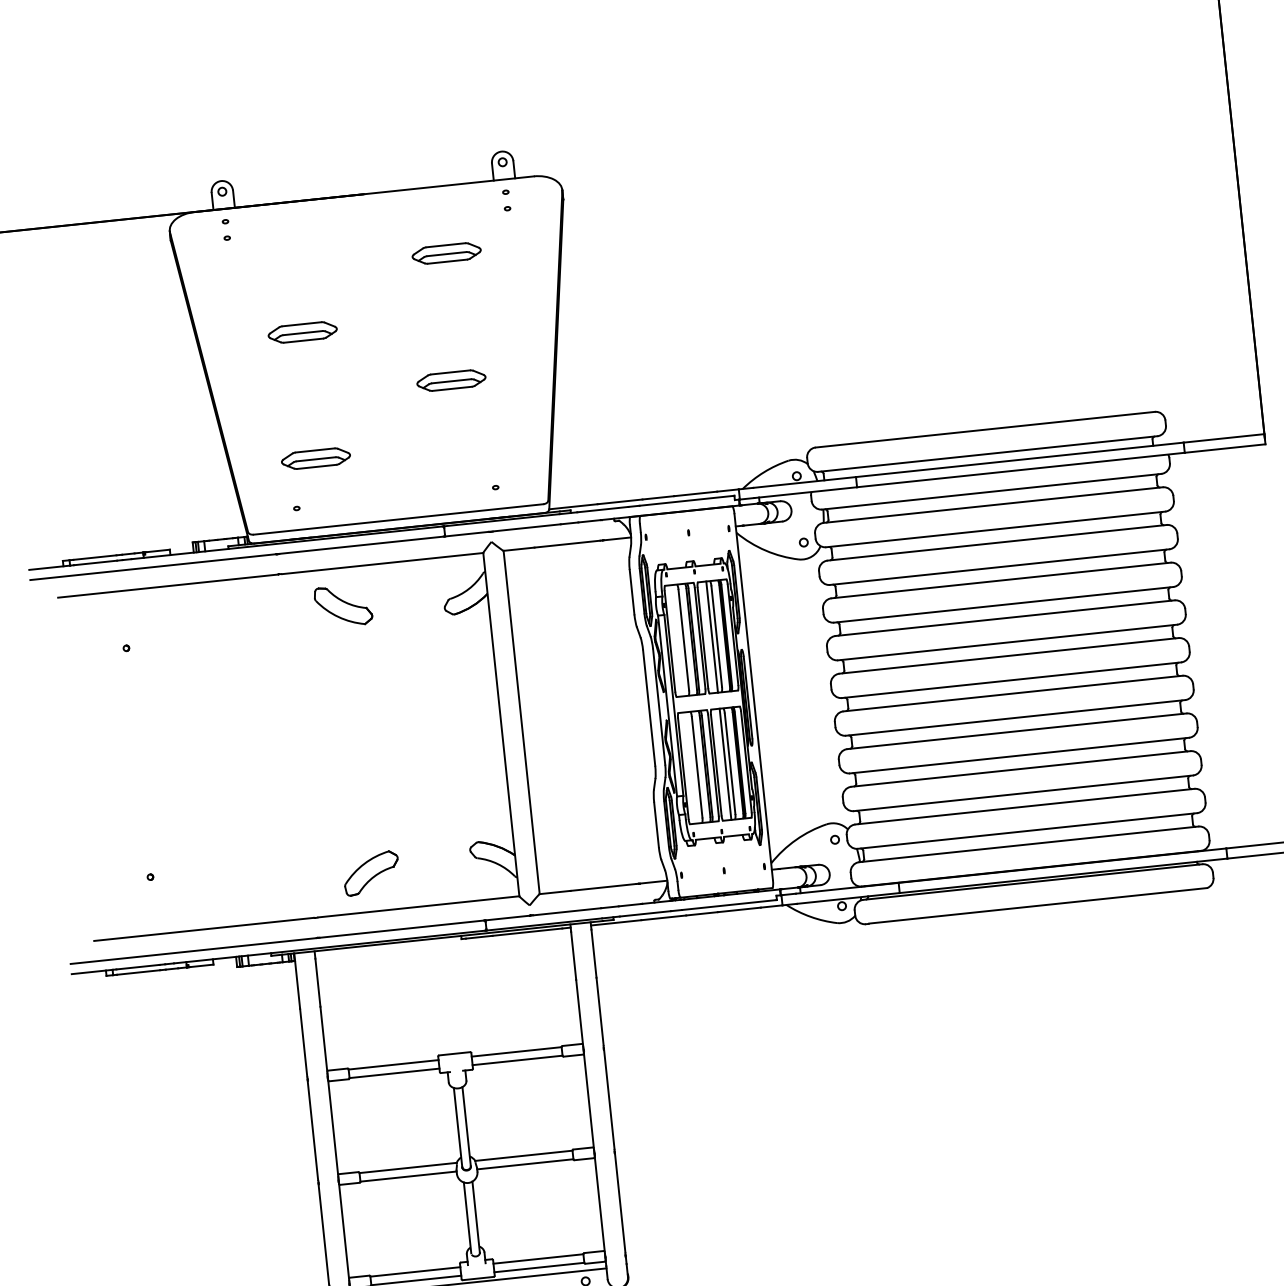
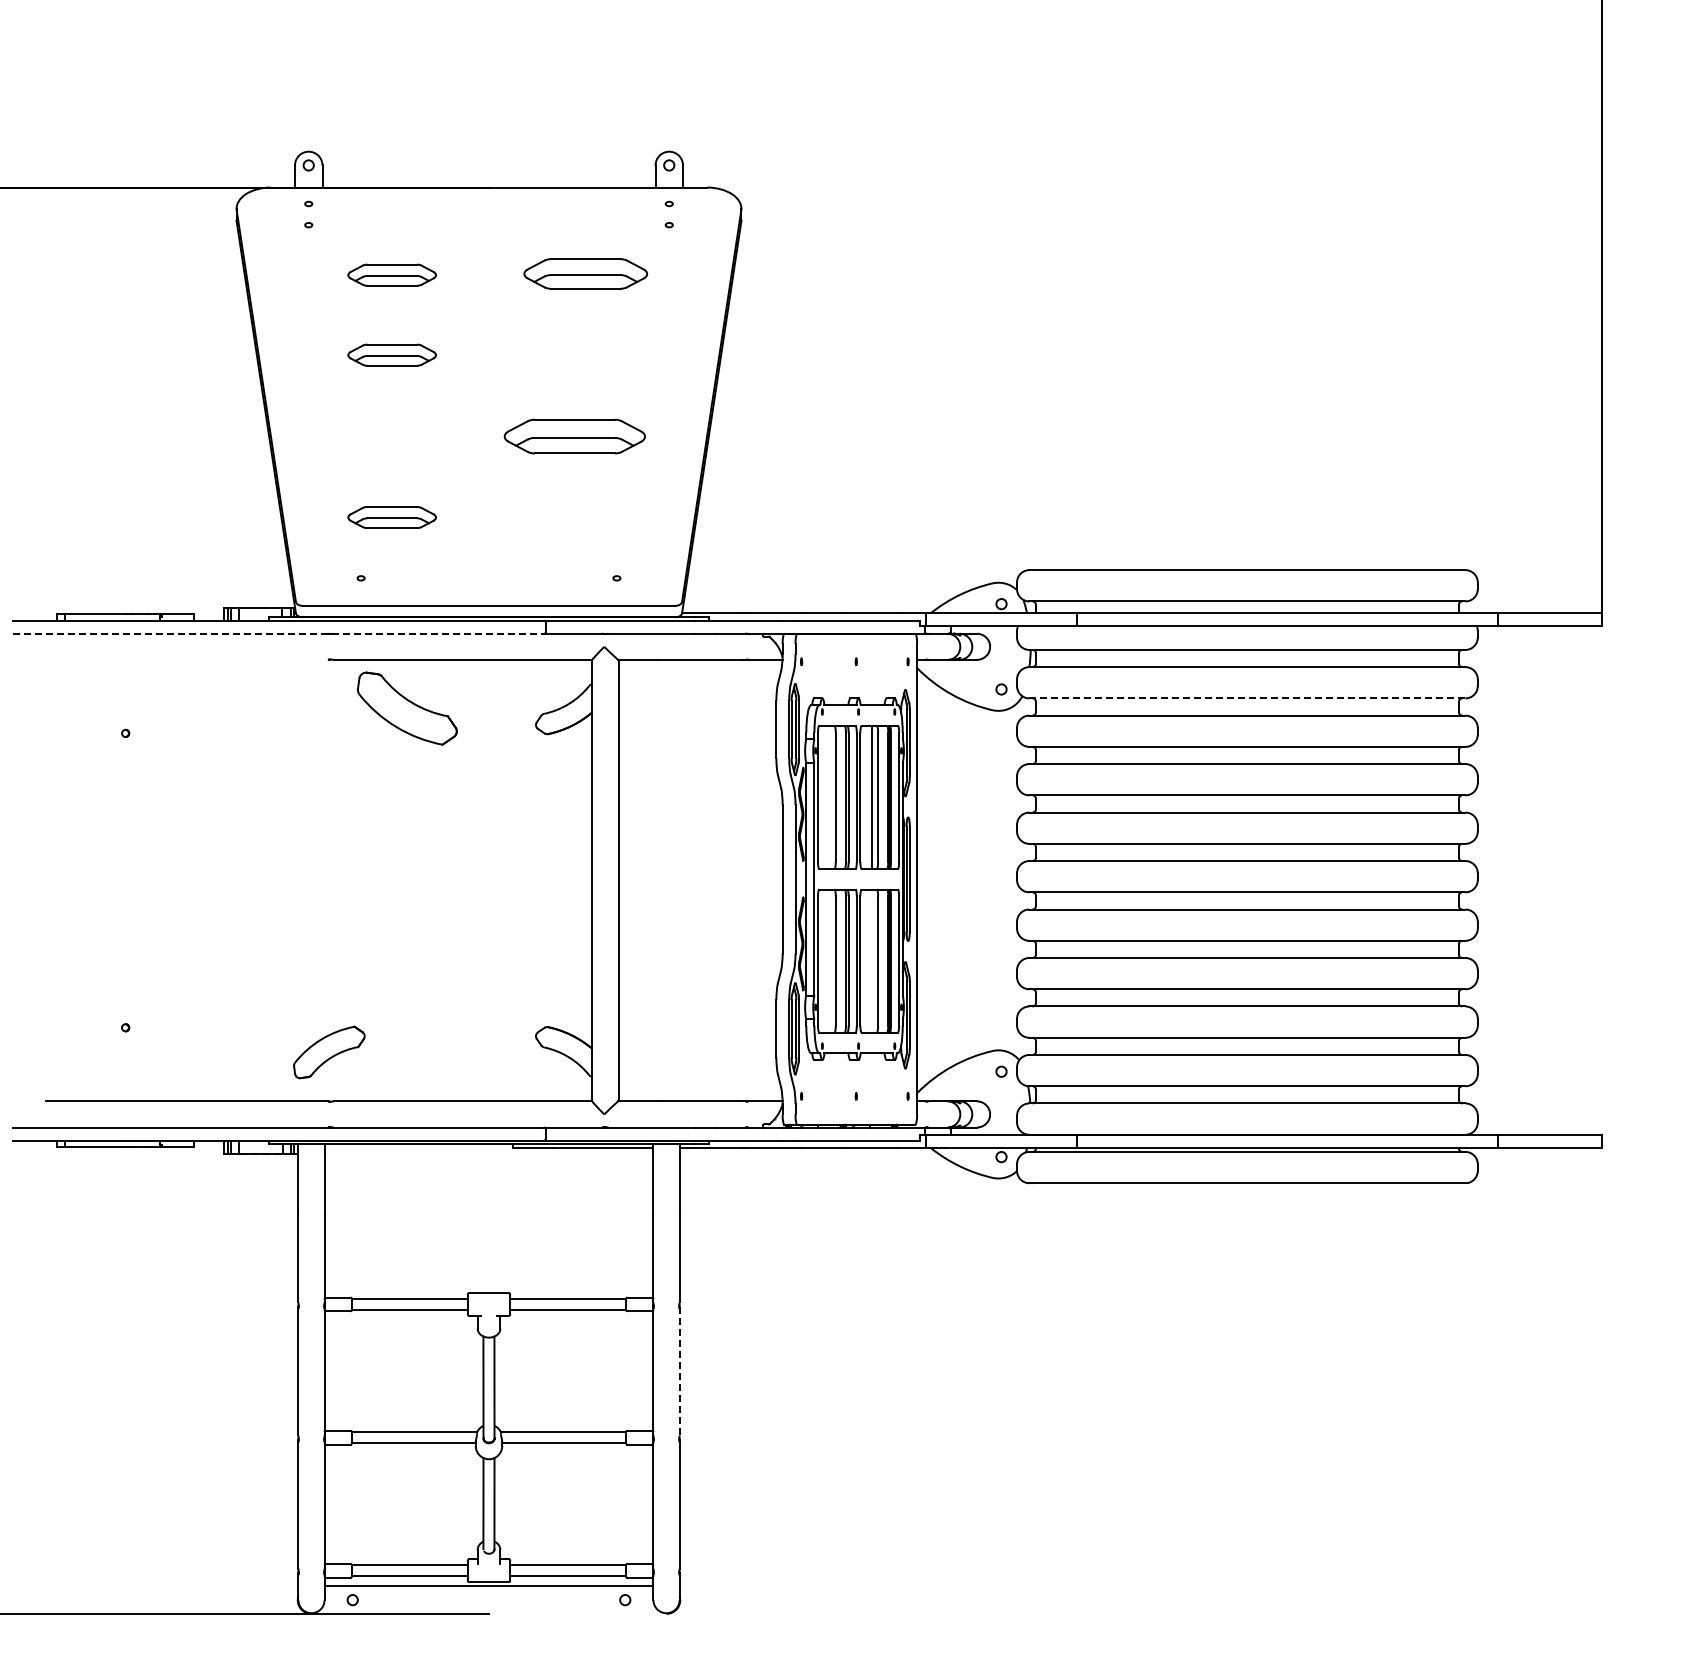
part: (446, 253) -> (585, 273), size x1.4
part: (295, 269) -> (391, 274), added
part: (451, 380) -> (574, 435), size x1.6
line: (995, 529) -> (1247, 698), solid -> dashed
line: (237, 558) -> (278, 633), solid -> dashed
line: (167, 585) -> (186, 659), removed
part: (343, 605) -> (407, 708), size x1.4
line: (725, 763) -> (872, 960), removed
part: (371, 873) -> (329, 1052), moved
line: (609, 1099) -> (679, 1371), solid -> dashed

